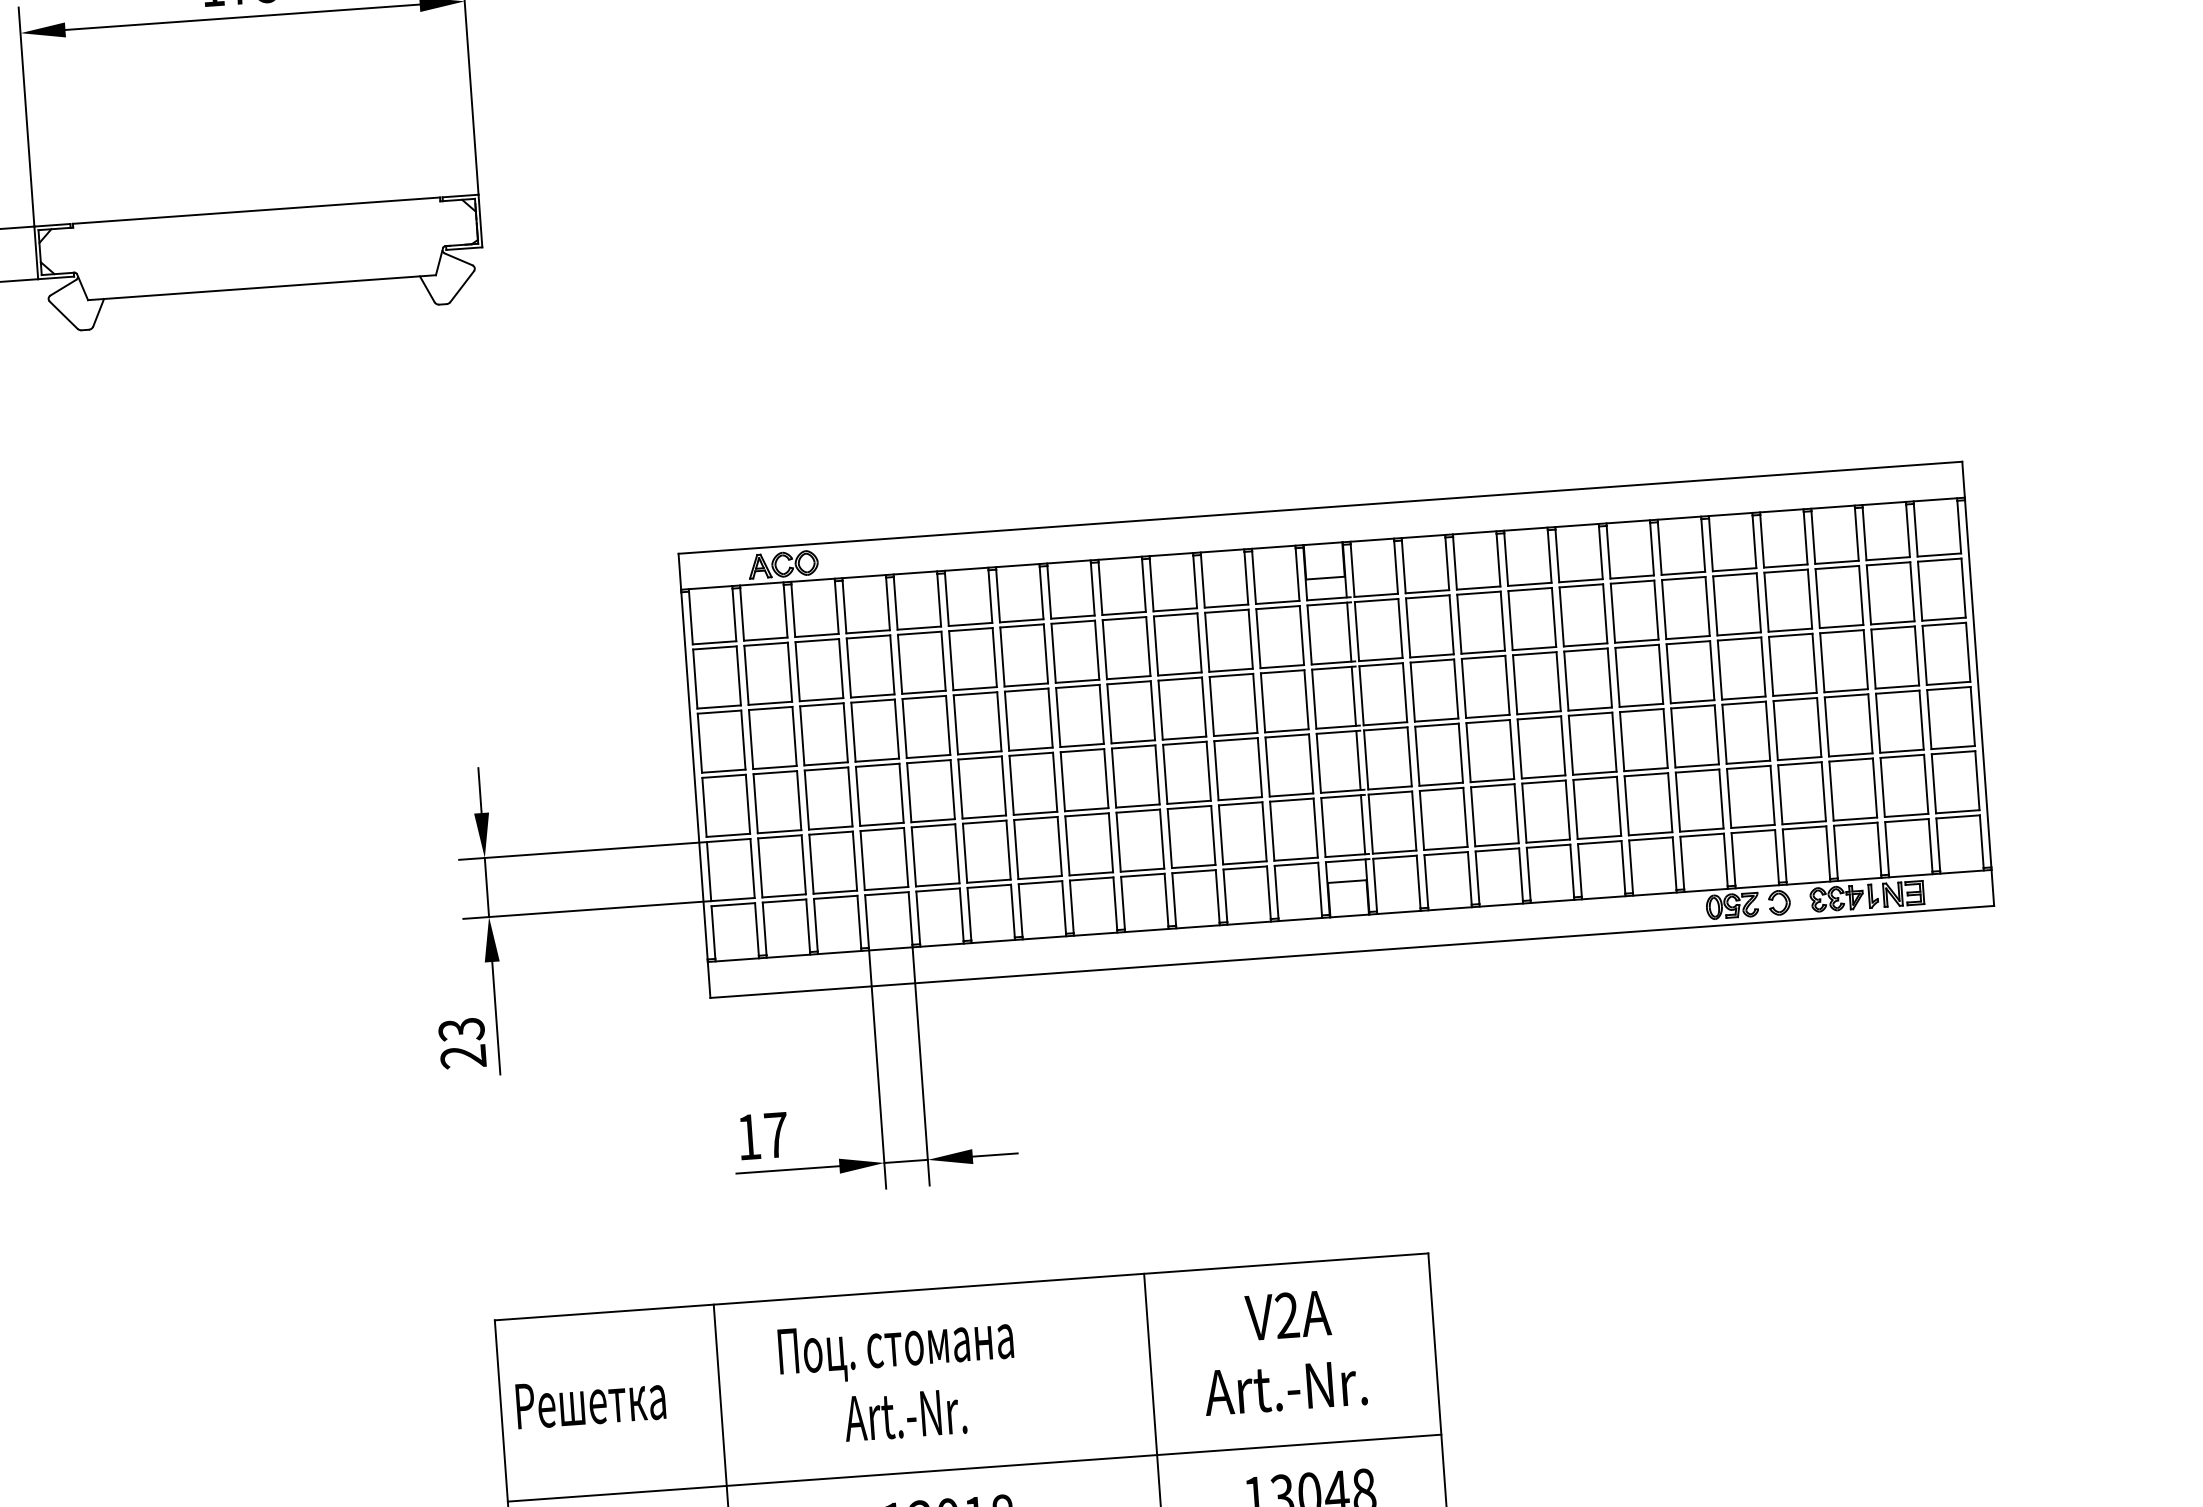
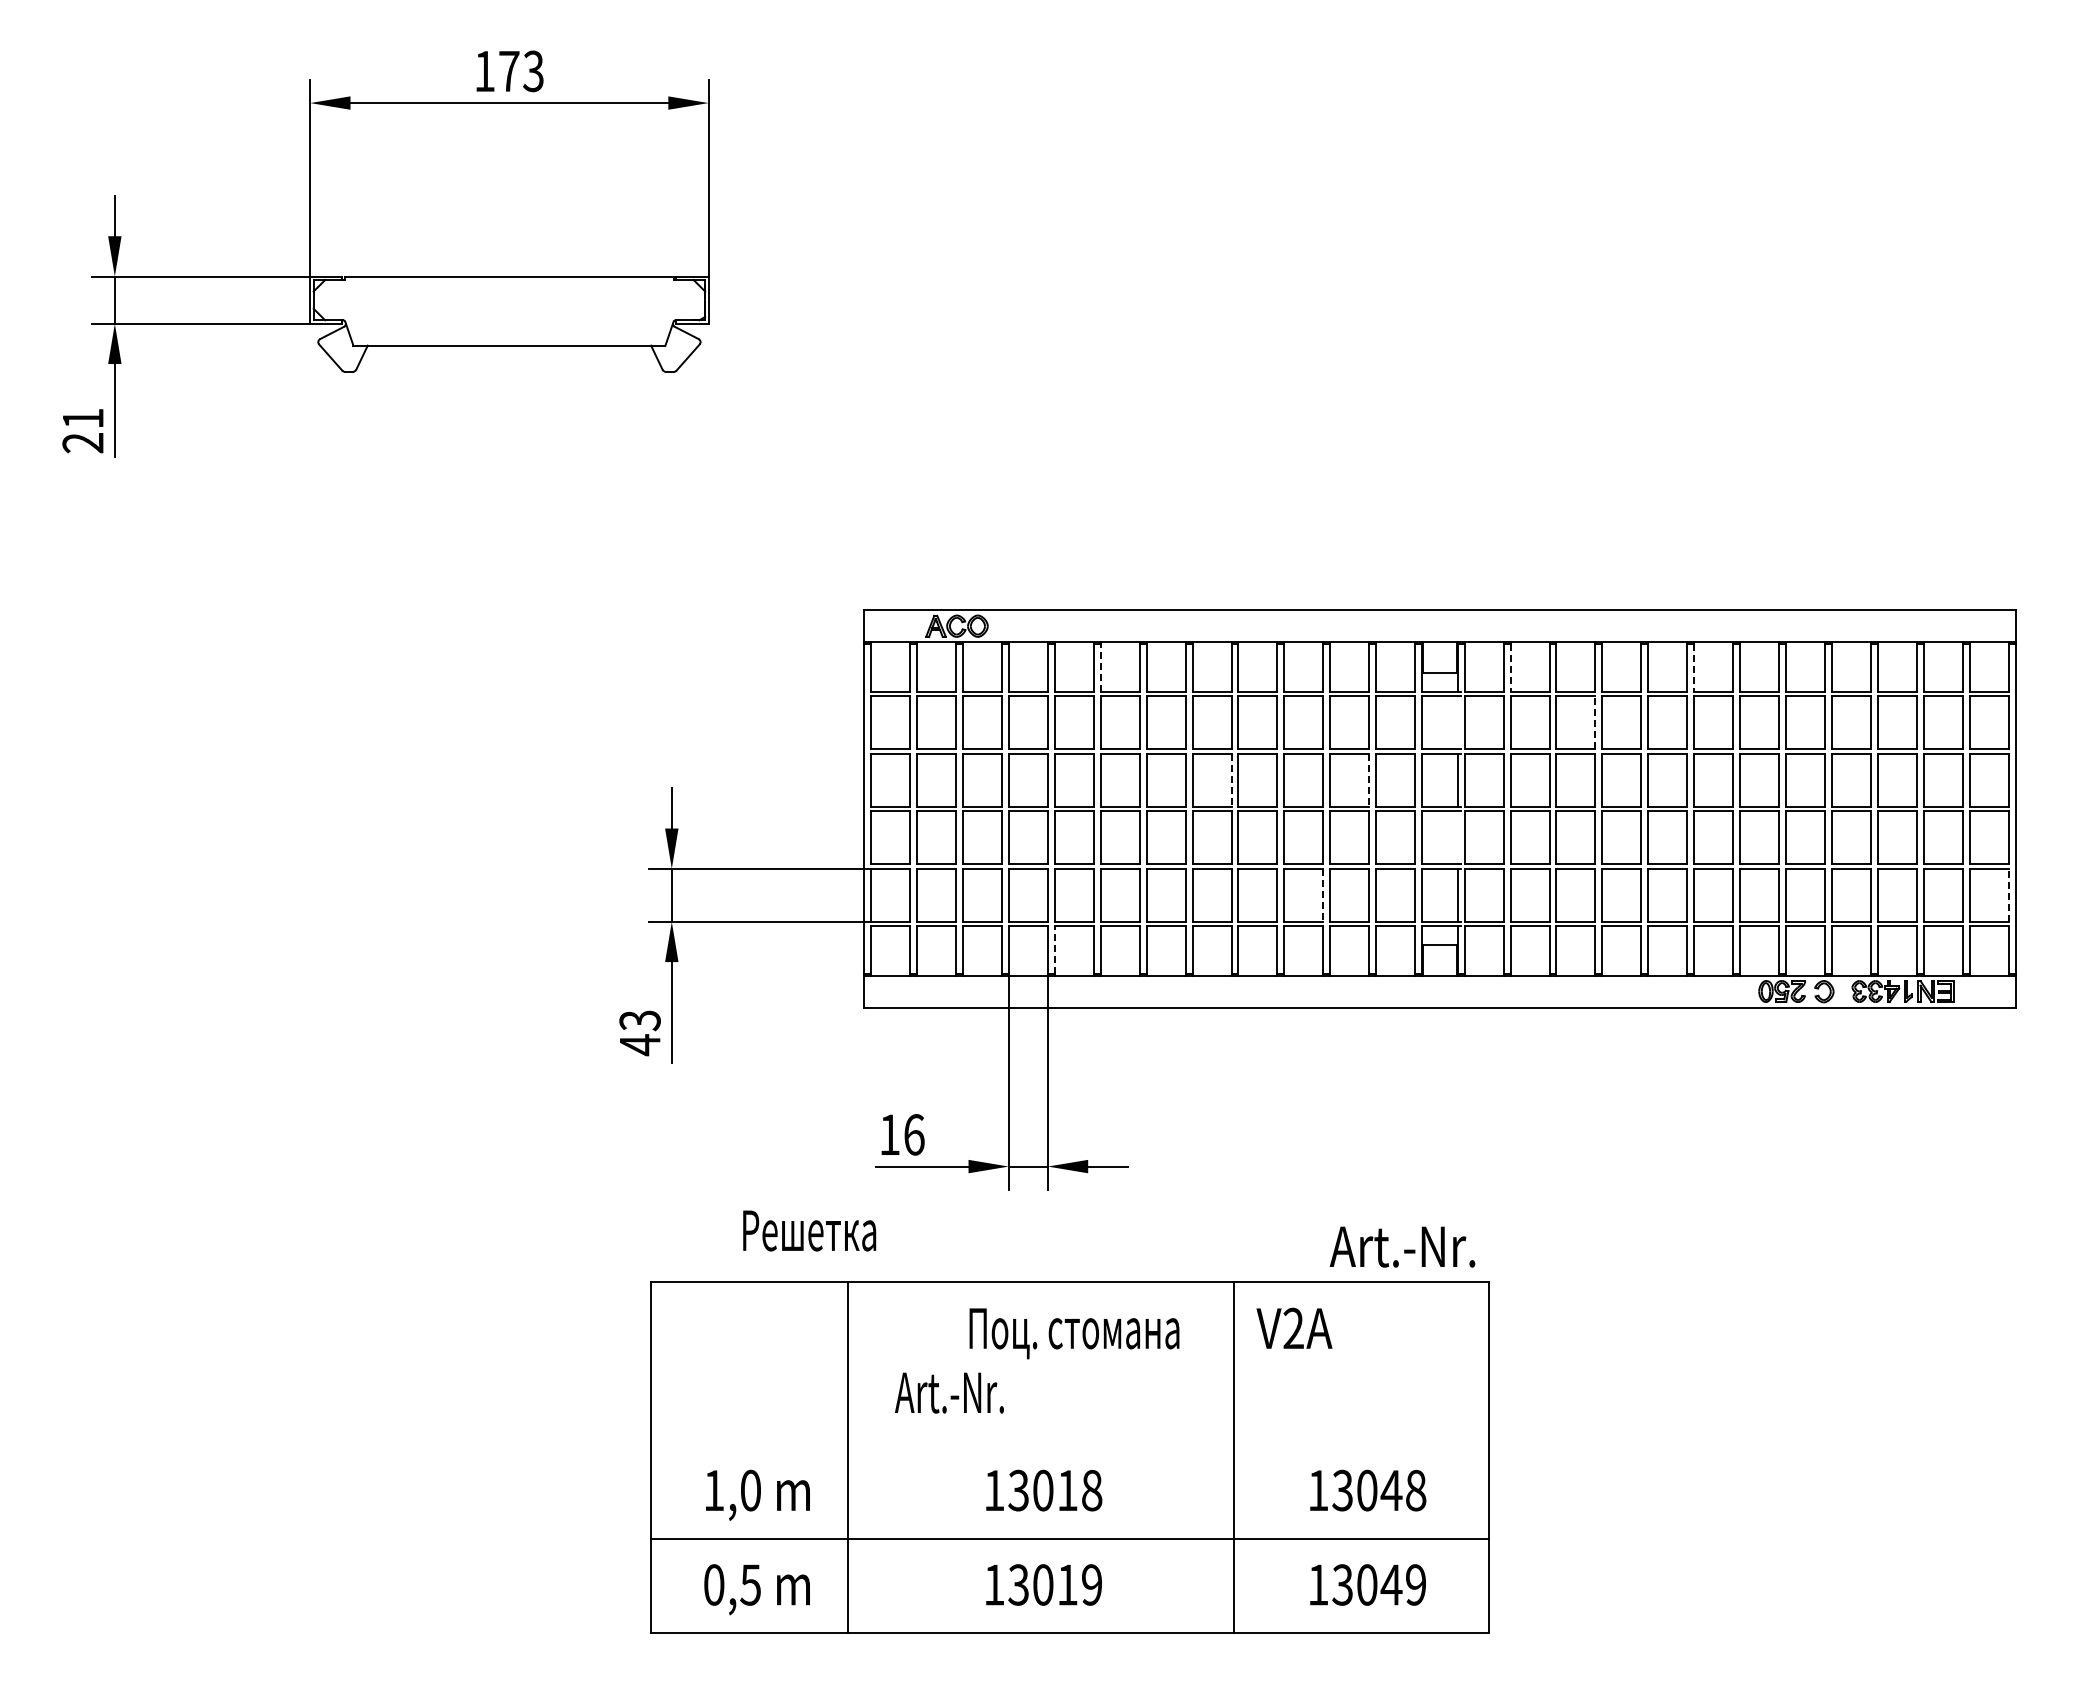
line: (1608, 551) -> (1694, 667), solid -> dashed
line: (1403, 566) -> (1510, 667), solid -> dashed
line: (946, 599) -> (1100, 667), solid -> dashed
line: (1502, 621) -> (1595, 722), solid -> dashed
line: (1349, 632) -> (1457, 722), removed
line: (1255, 703) -> (1369, 780), solid -> dashed
line: (1101, 714) -> (1231, 780), solid -> dashed
line: (1358, 760) -> (1457, 837), removed
line: (1977, 779) -> (2008, 894), solid -> dashed
line: (1213, 835) -> (1323, 895), solid -> dashed
line: (917, 918) -> (1054, 950), solid -> dashed
text: (462, 1057) -> (639, 1045), 23 -> 43
text: (776, 1134) -> (914, 1134), 17 -> 16
text: (1288, 1314) -> (1294, 1327), moved
text: (896, 1349) -> (1074, 1333), moved
text: (1285, 1387) -> (1402, 1246), moved
text: (590, 1401) -> (809, 1230), moved
text: (905, 1414) -> (949, 1392), moved
line: (974, 1467) -> (1069, 1444), removed

